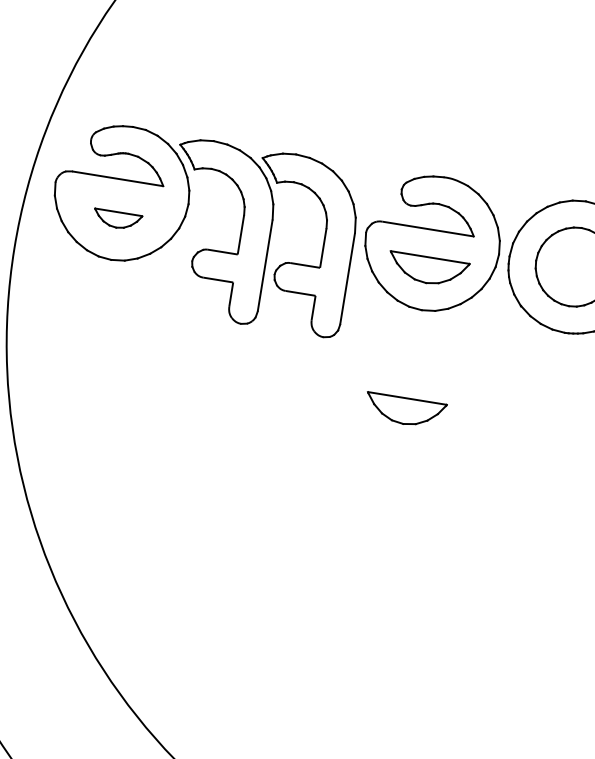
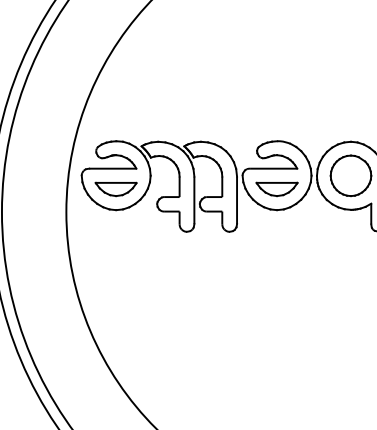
part: (116, 219) -> (115, 189), size x1.67
part: (404, 411) -> (276, 262), removed

